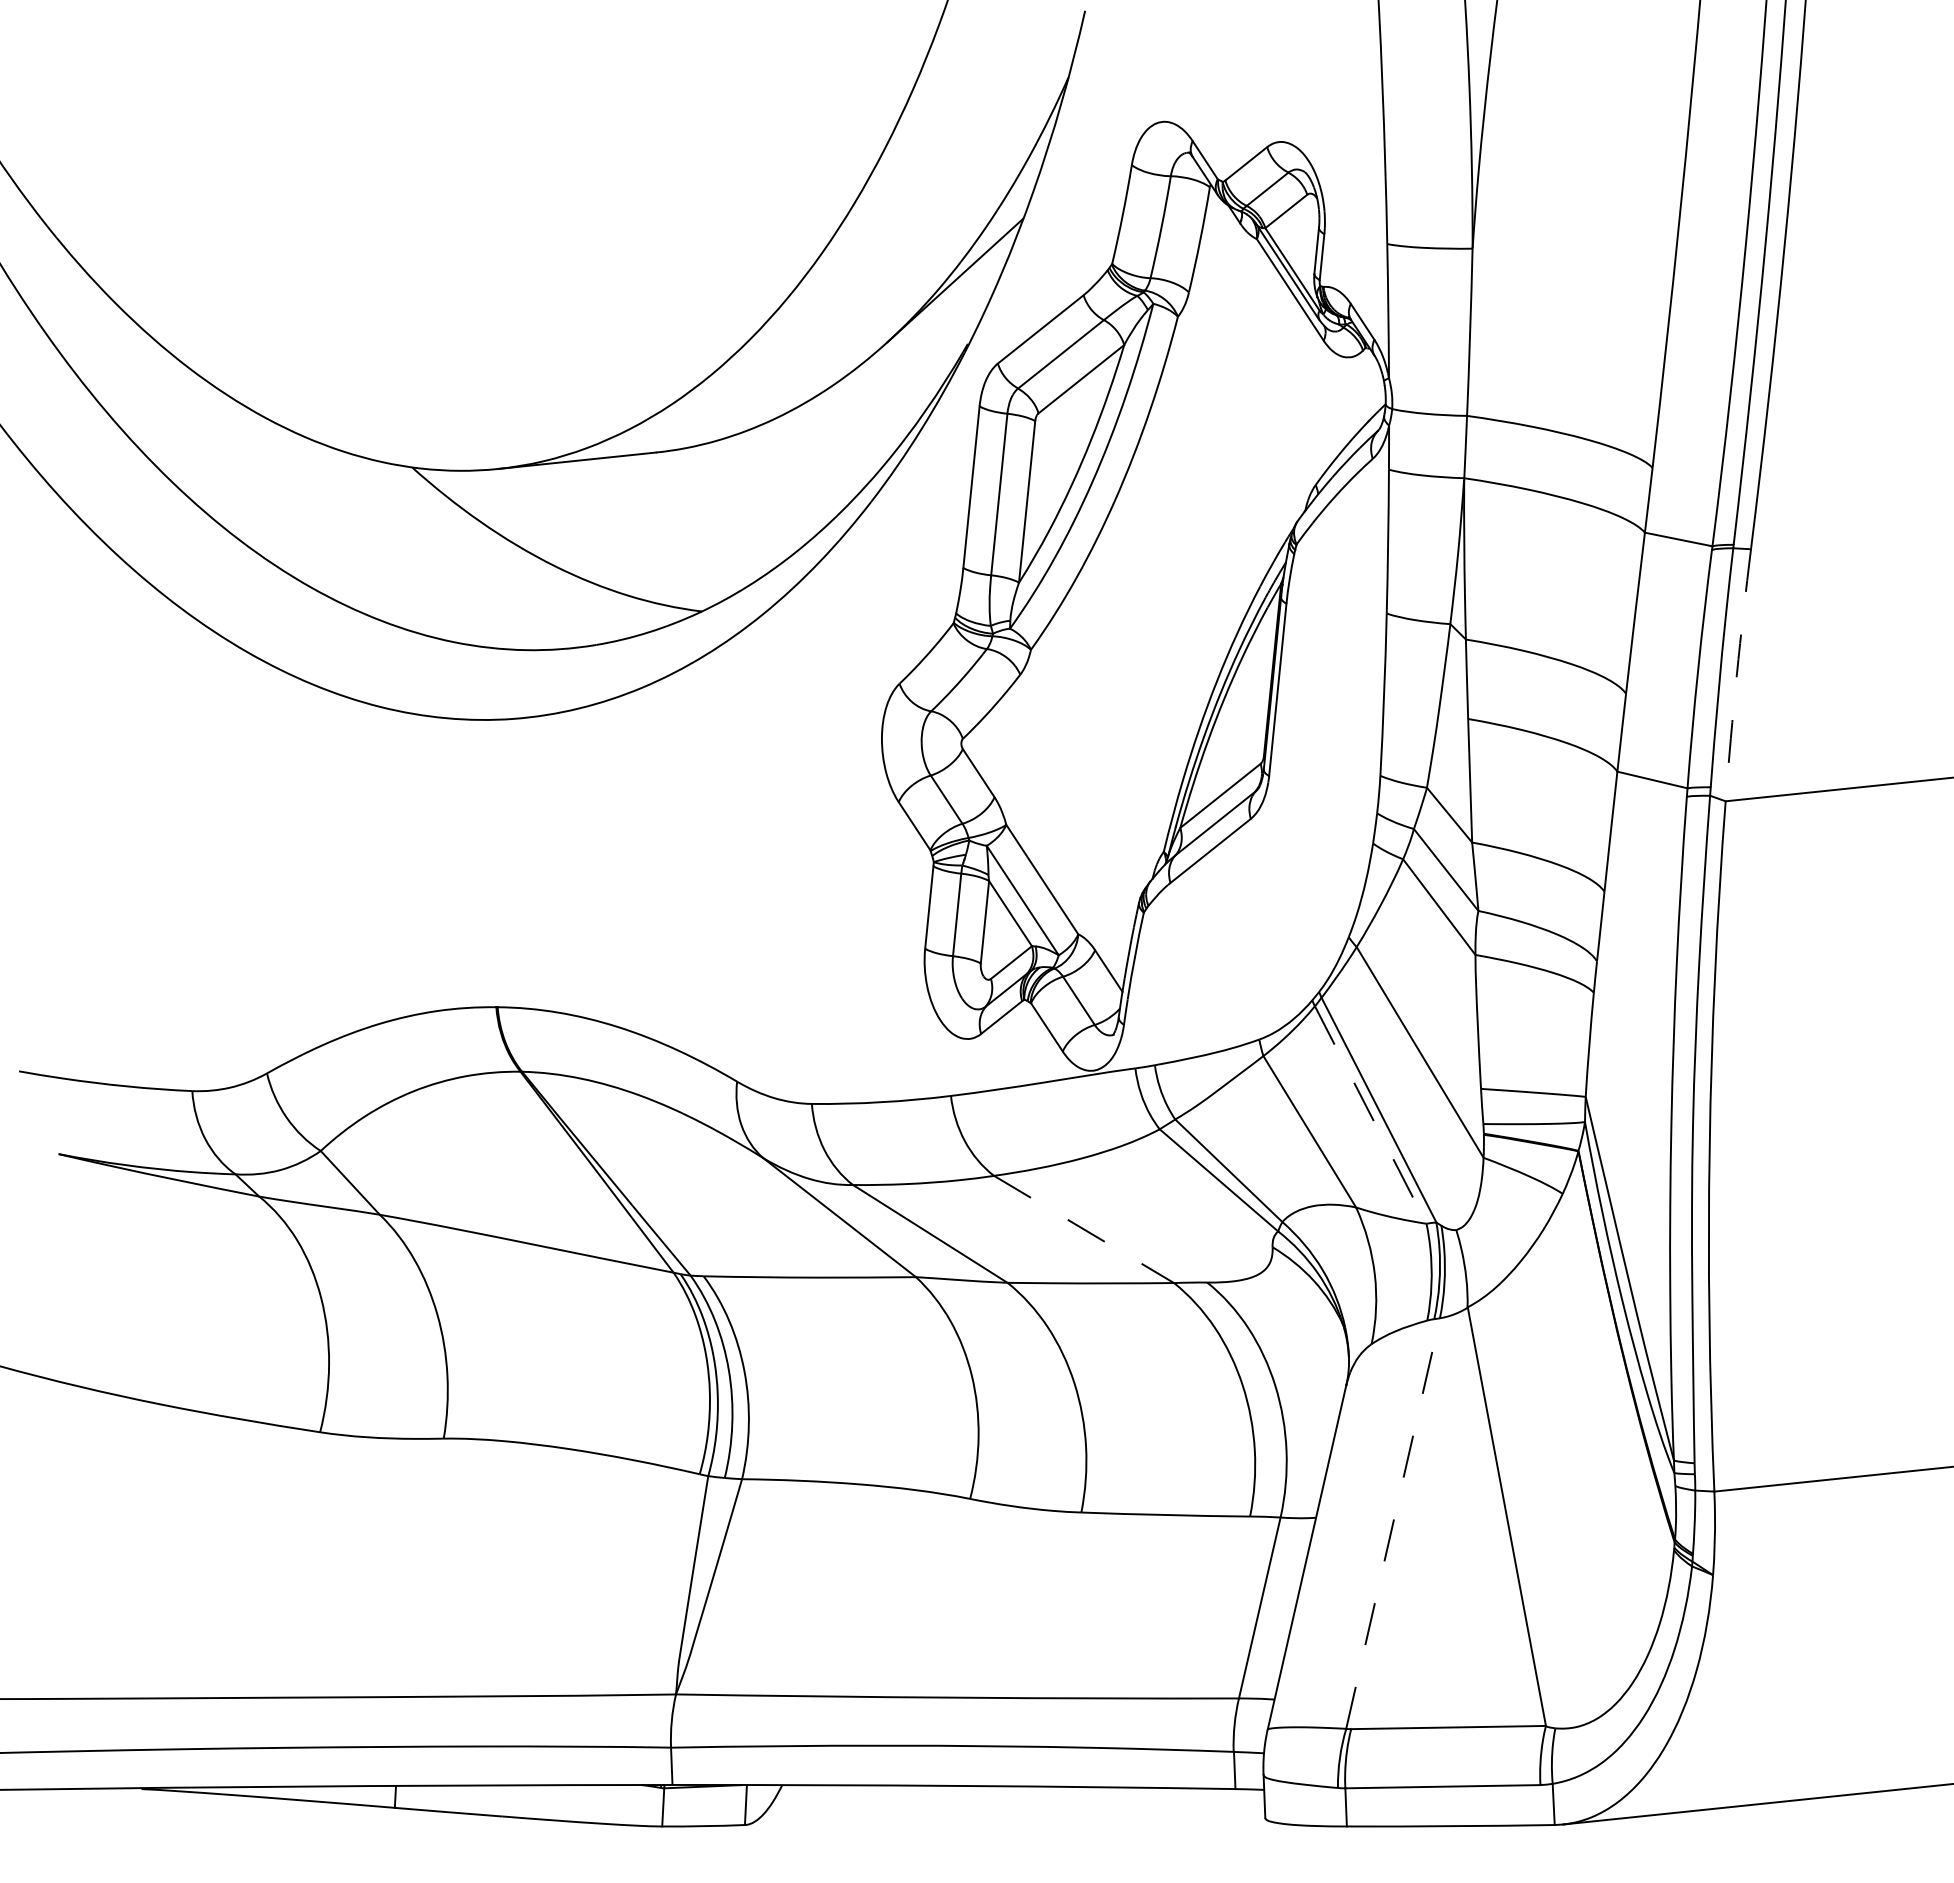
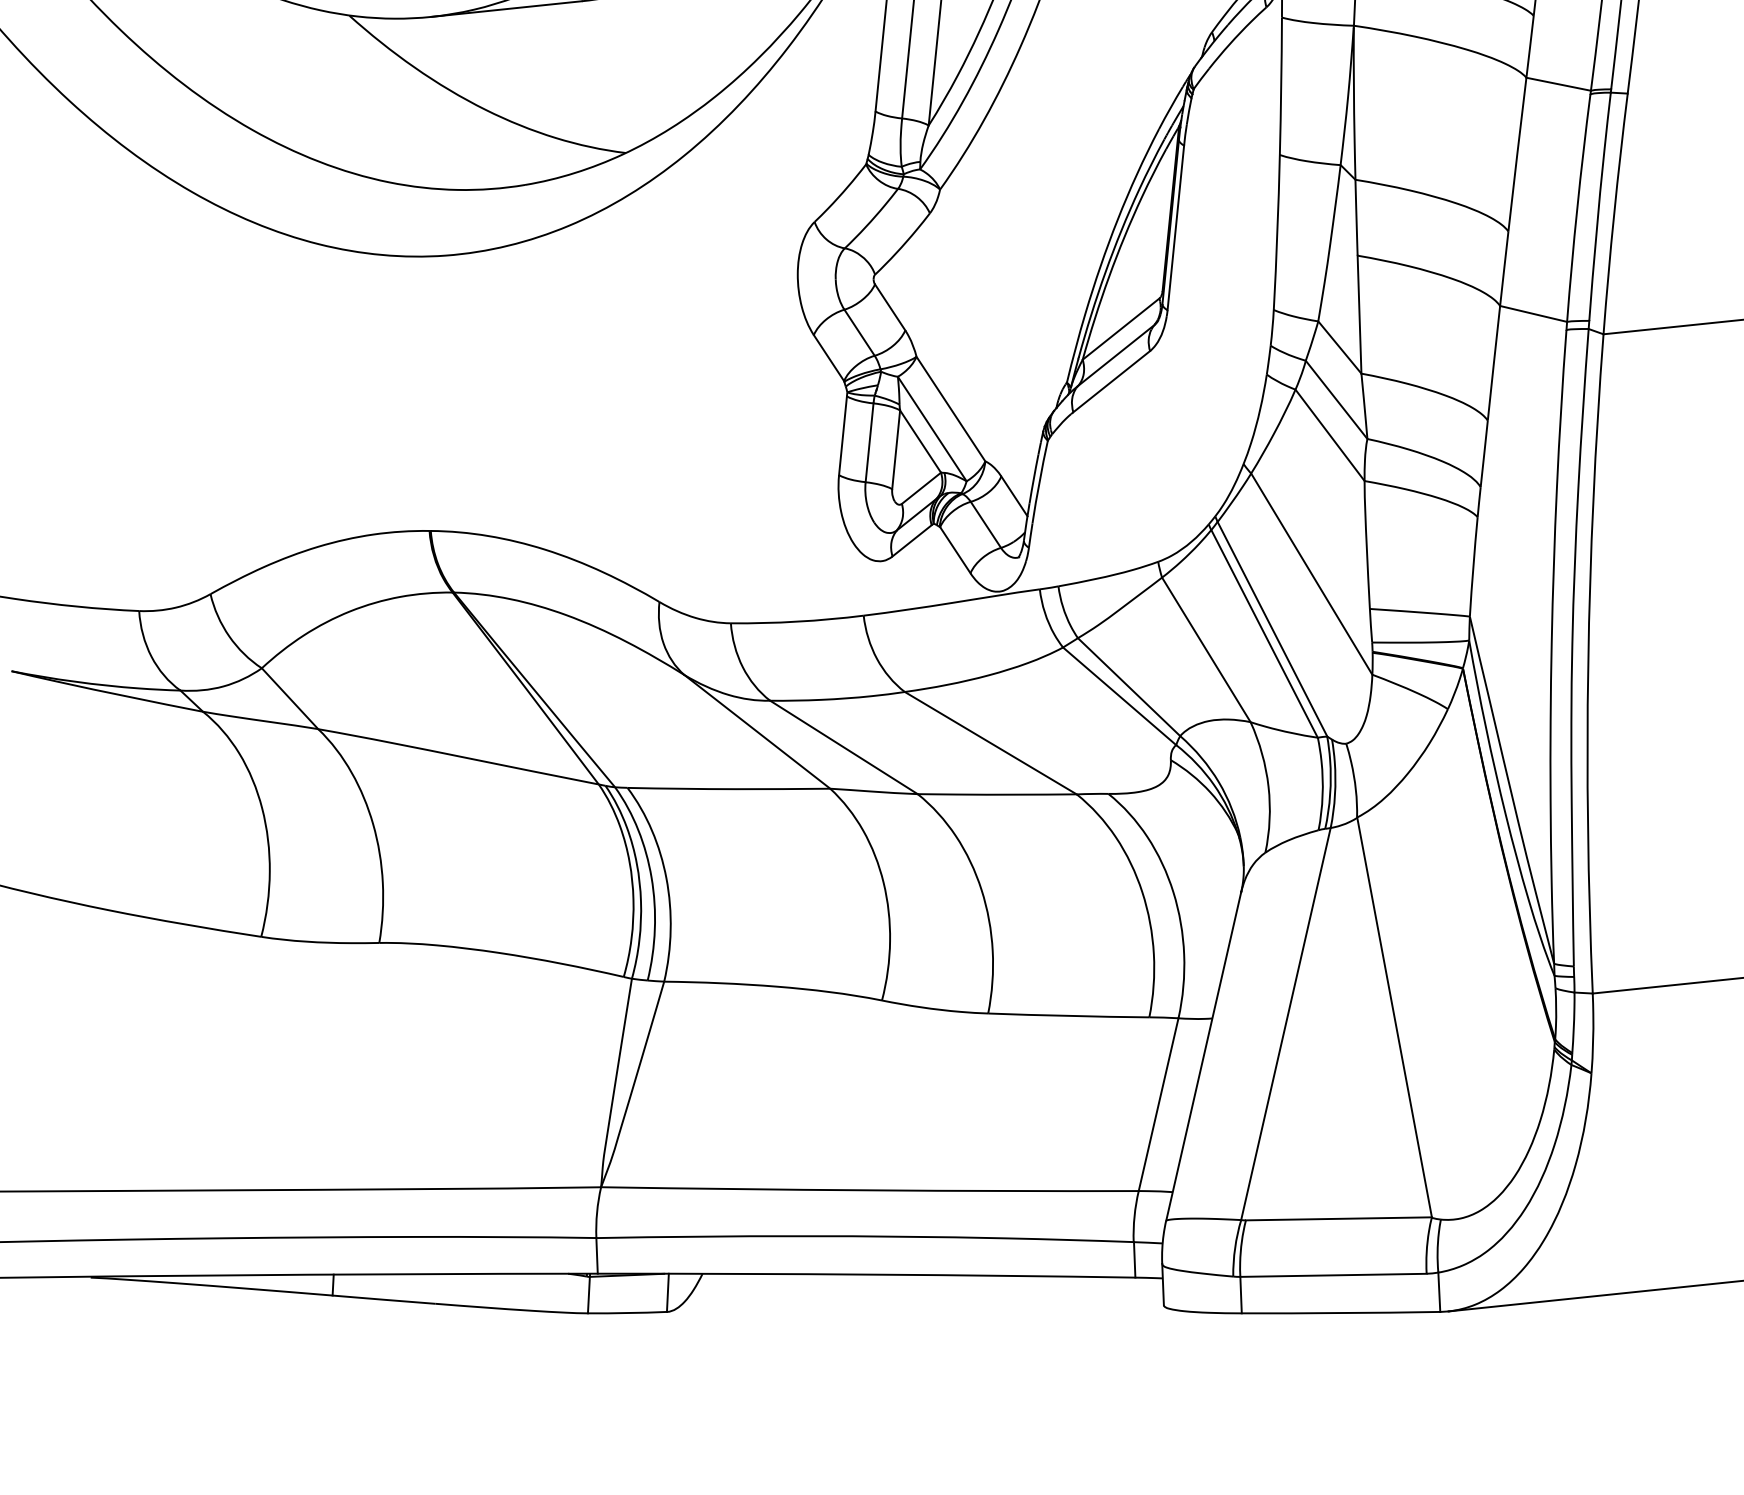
arc: (1736, 675) -> (1613, 214), dashed -> solid
line: (1370, 1115) -> (1264, 634), dashed -> solid
line: (1084, 1229) -> (991, 743), dashed -> solid
line: (1393, 1523) -> (1286, 1023), dashed -> solid

